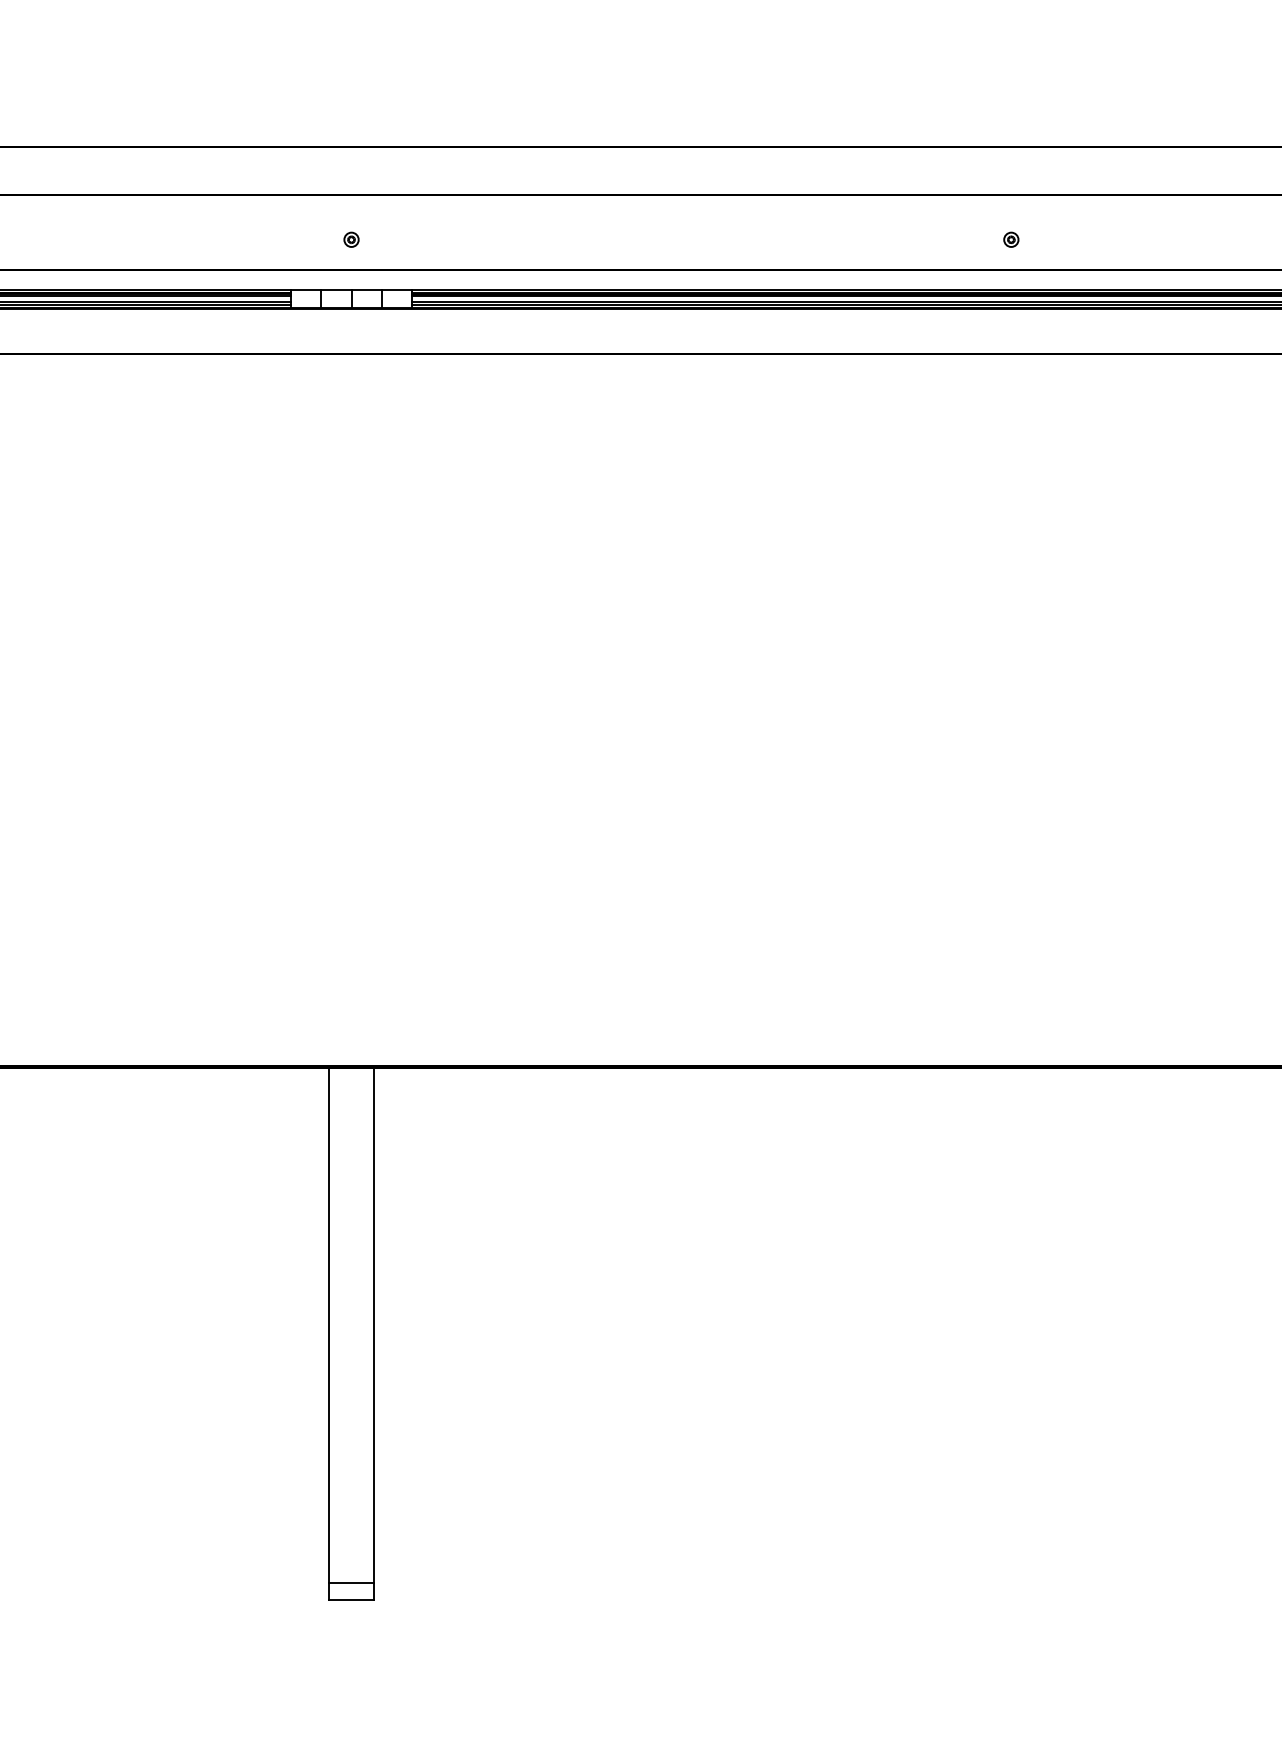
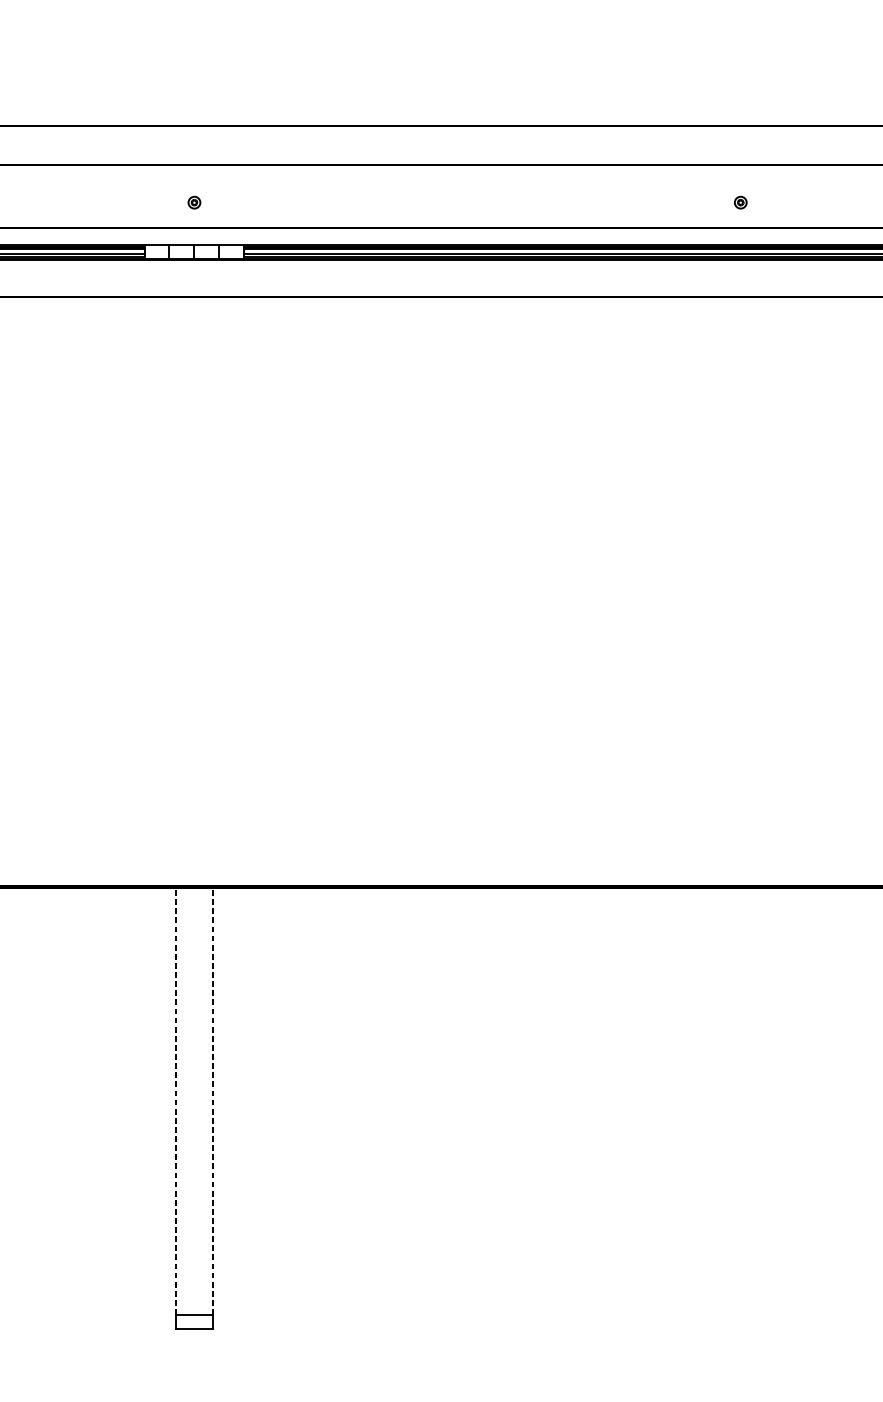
line: (328, 1325) -> (175, 1101), solid -> dashed
line: (374, 1325) -> (213, 1101), solid -> dashed

